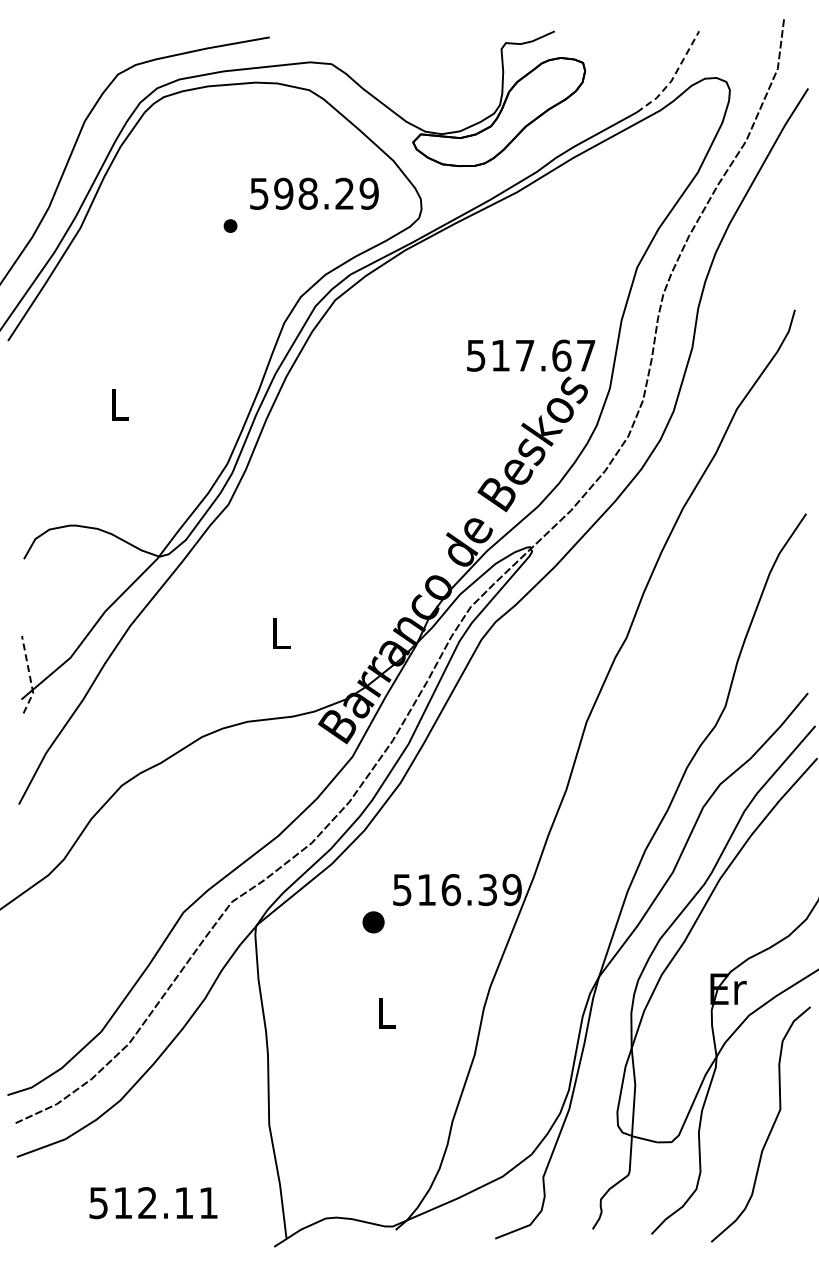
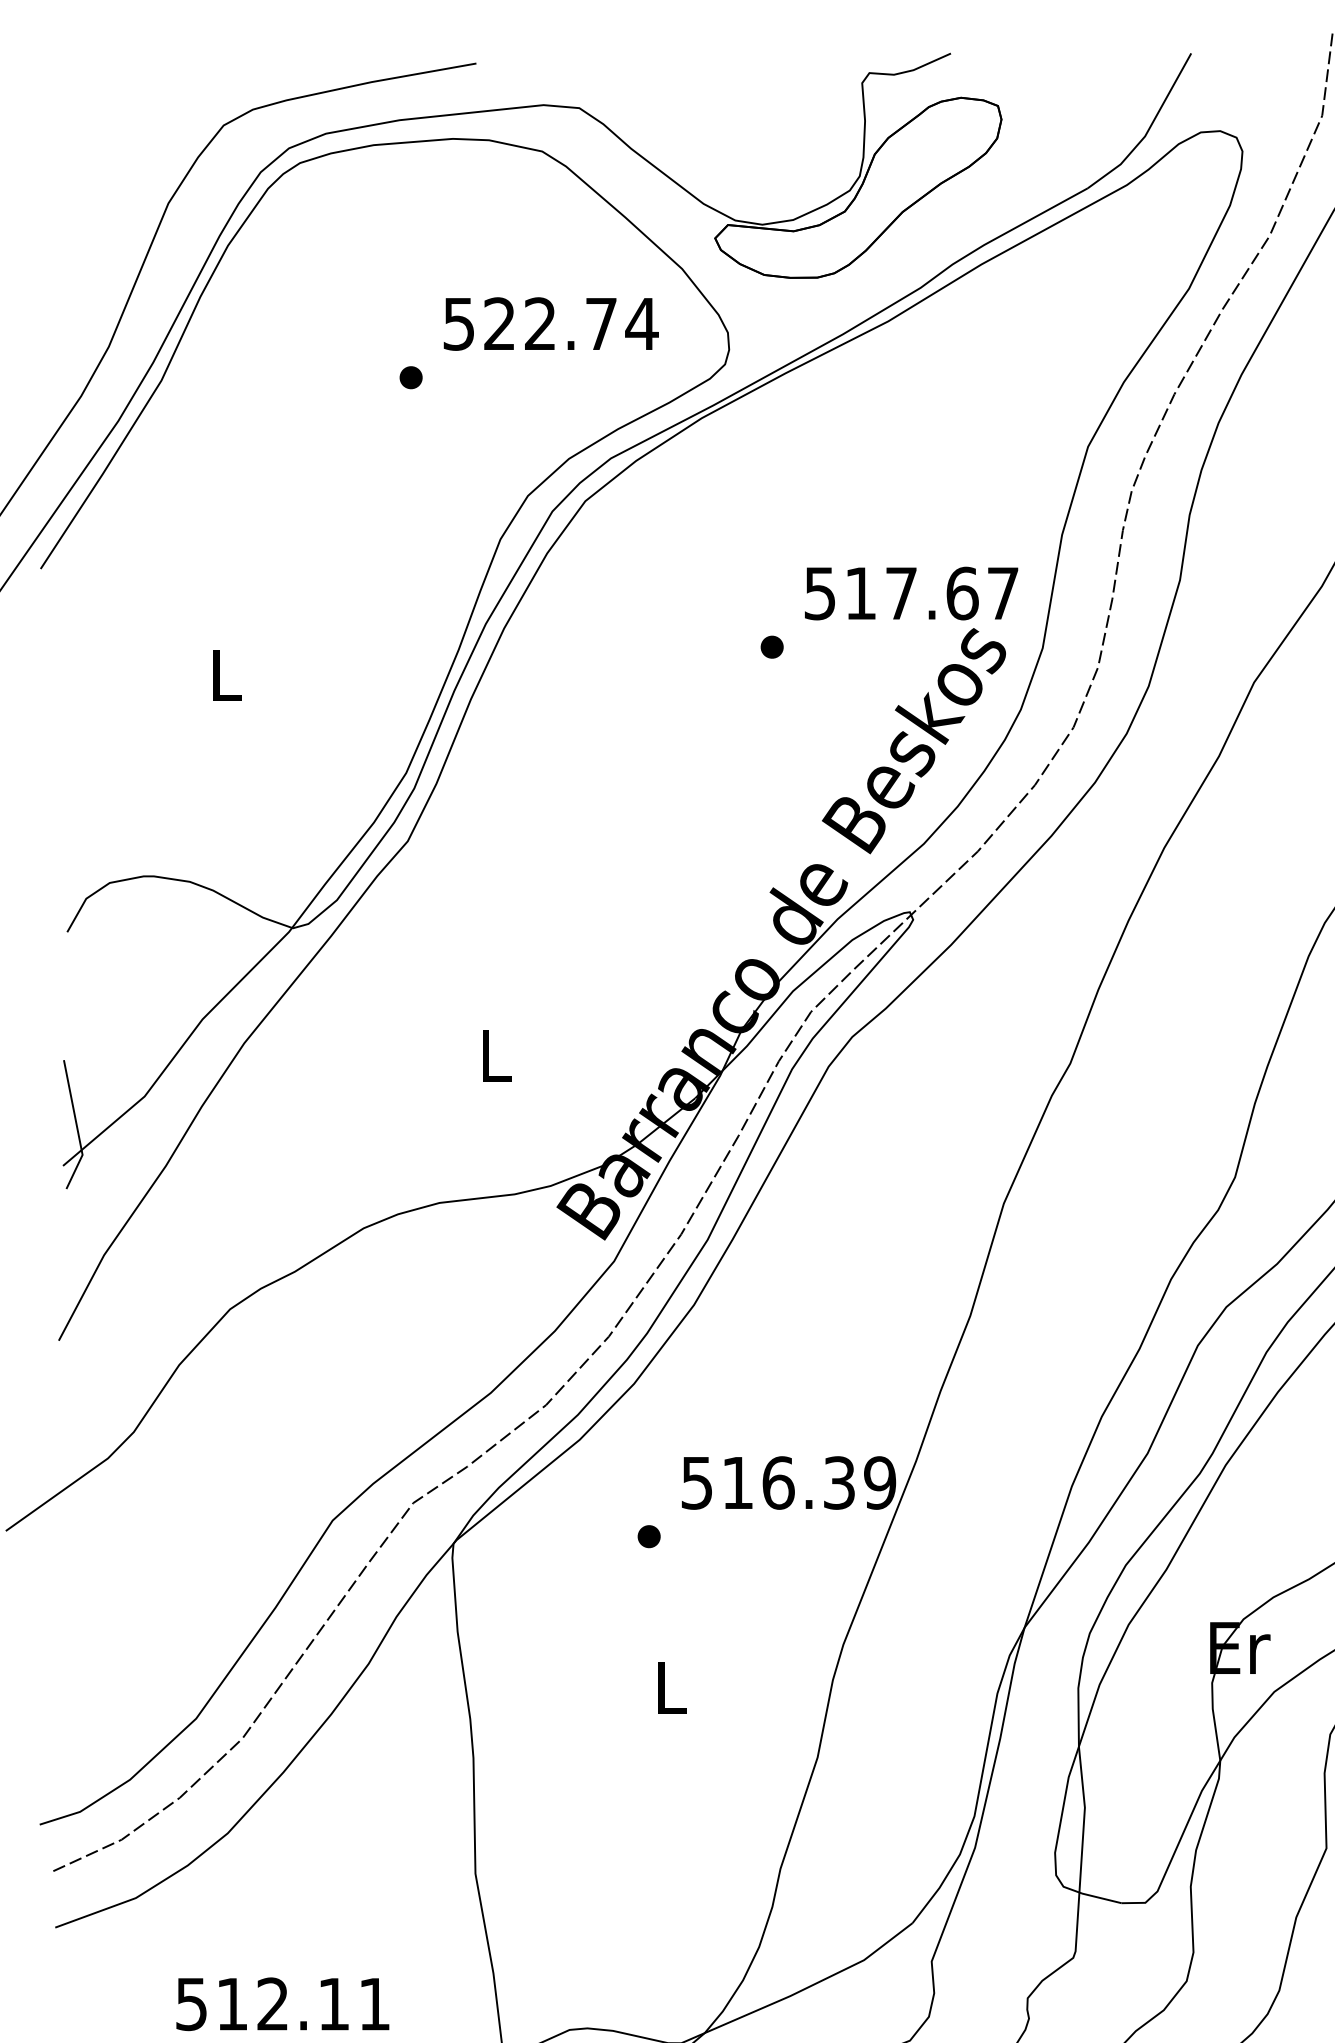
line: (673, 77) -> (1148, 130), dashed -> solid
text: (326, 193) -> (570, 323), 598.29 -> 522.74
part: (447, 387) -> (772, 646), added
line: (29, 675) -> (76, 1125), dashed -> solid
part: (373, 921) -> (649, 1535), size x0.62

